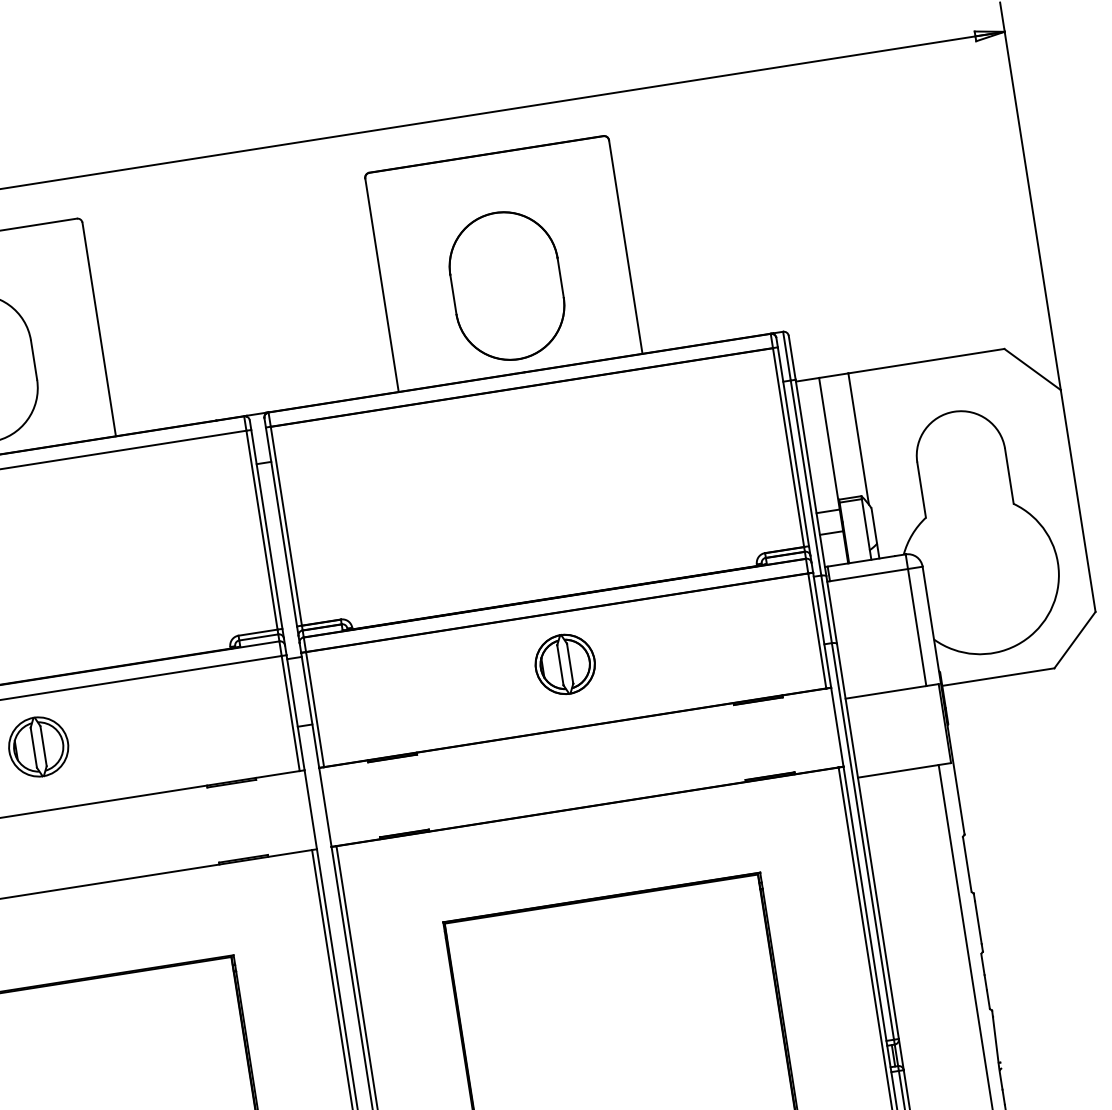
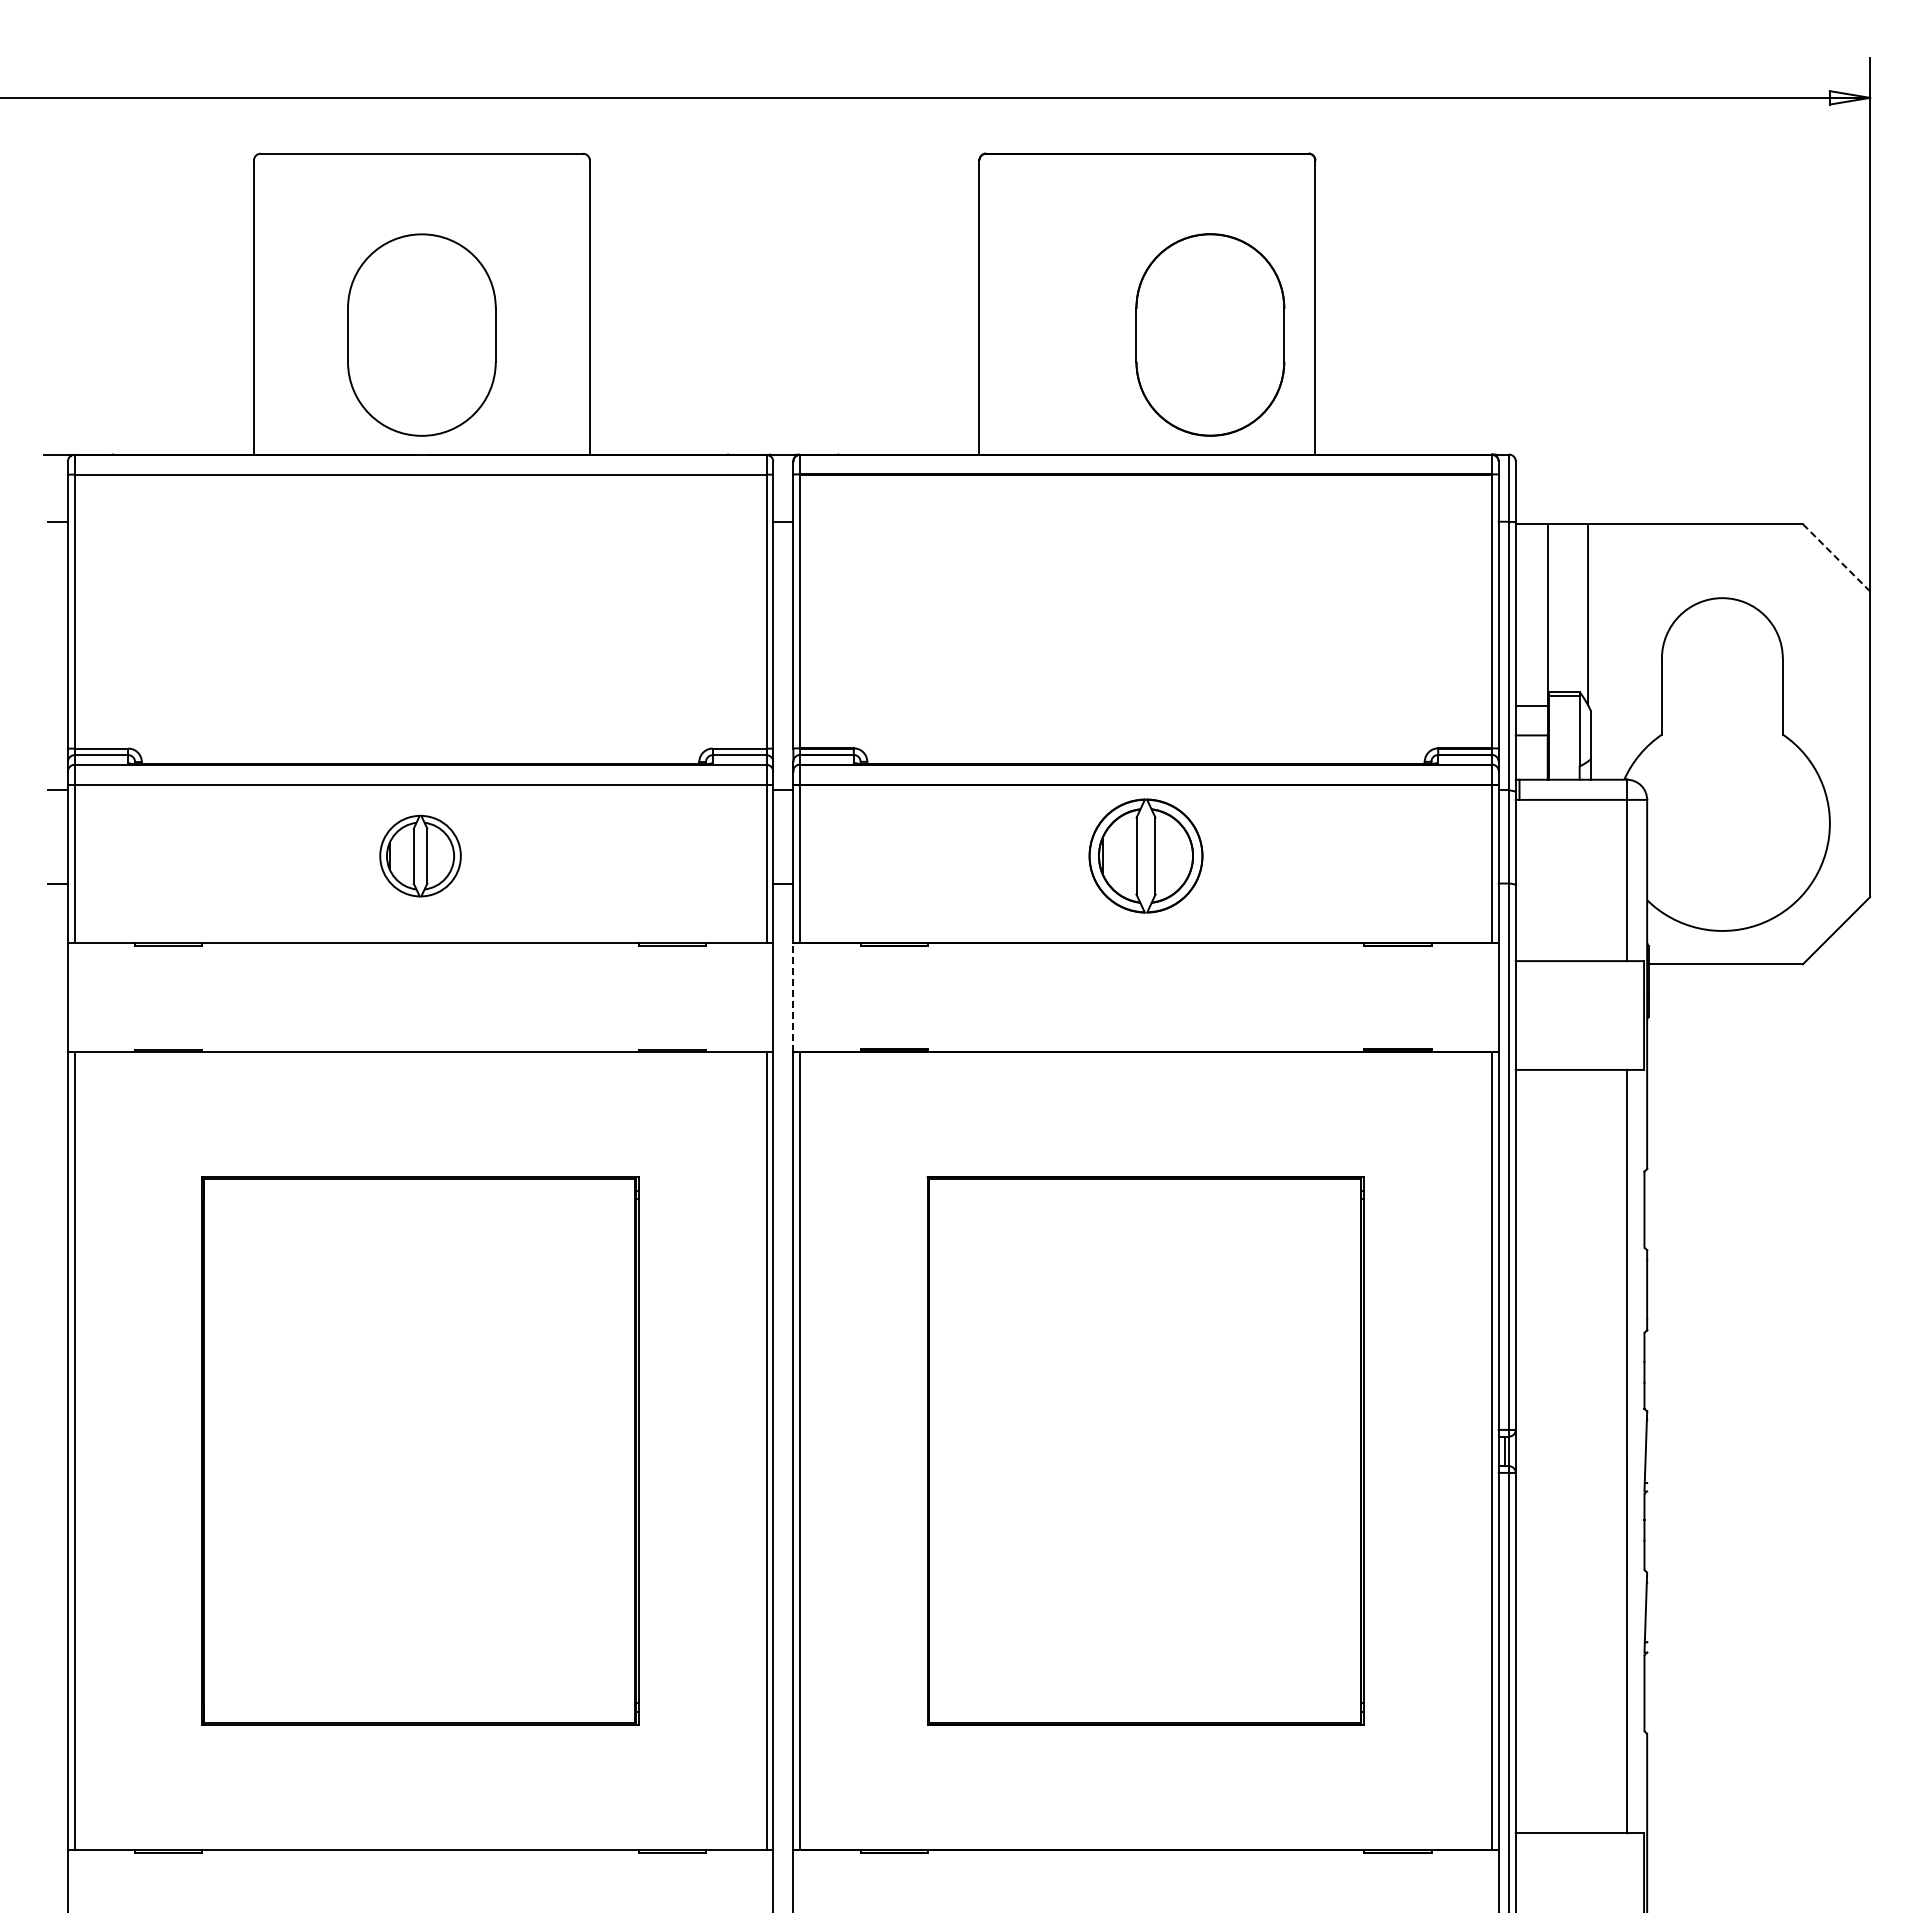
part: (507, 285) -> (1210, 334), moved
line: (1032, 369) -> (1836, 557), solid -> dashed
part: (564, 664) -> (1145, 855), size x1.4
line: (325, 807) -> (793, 997), solid -> dashed

